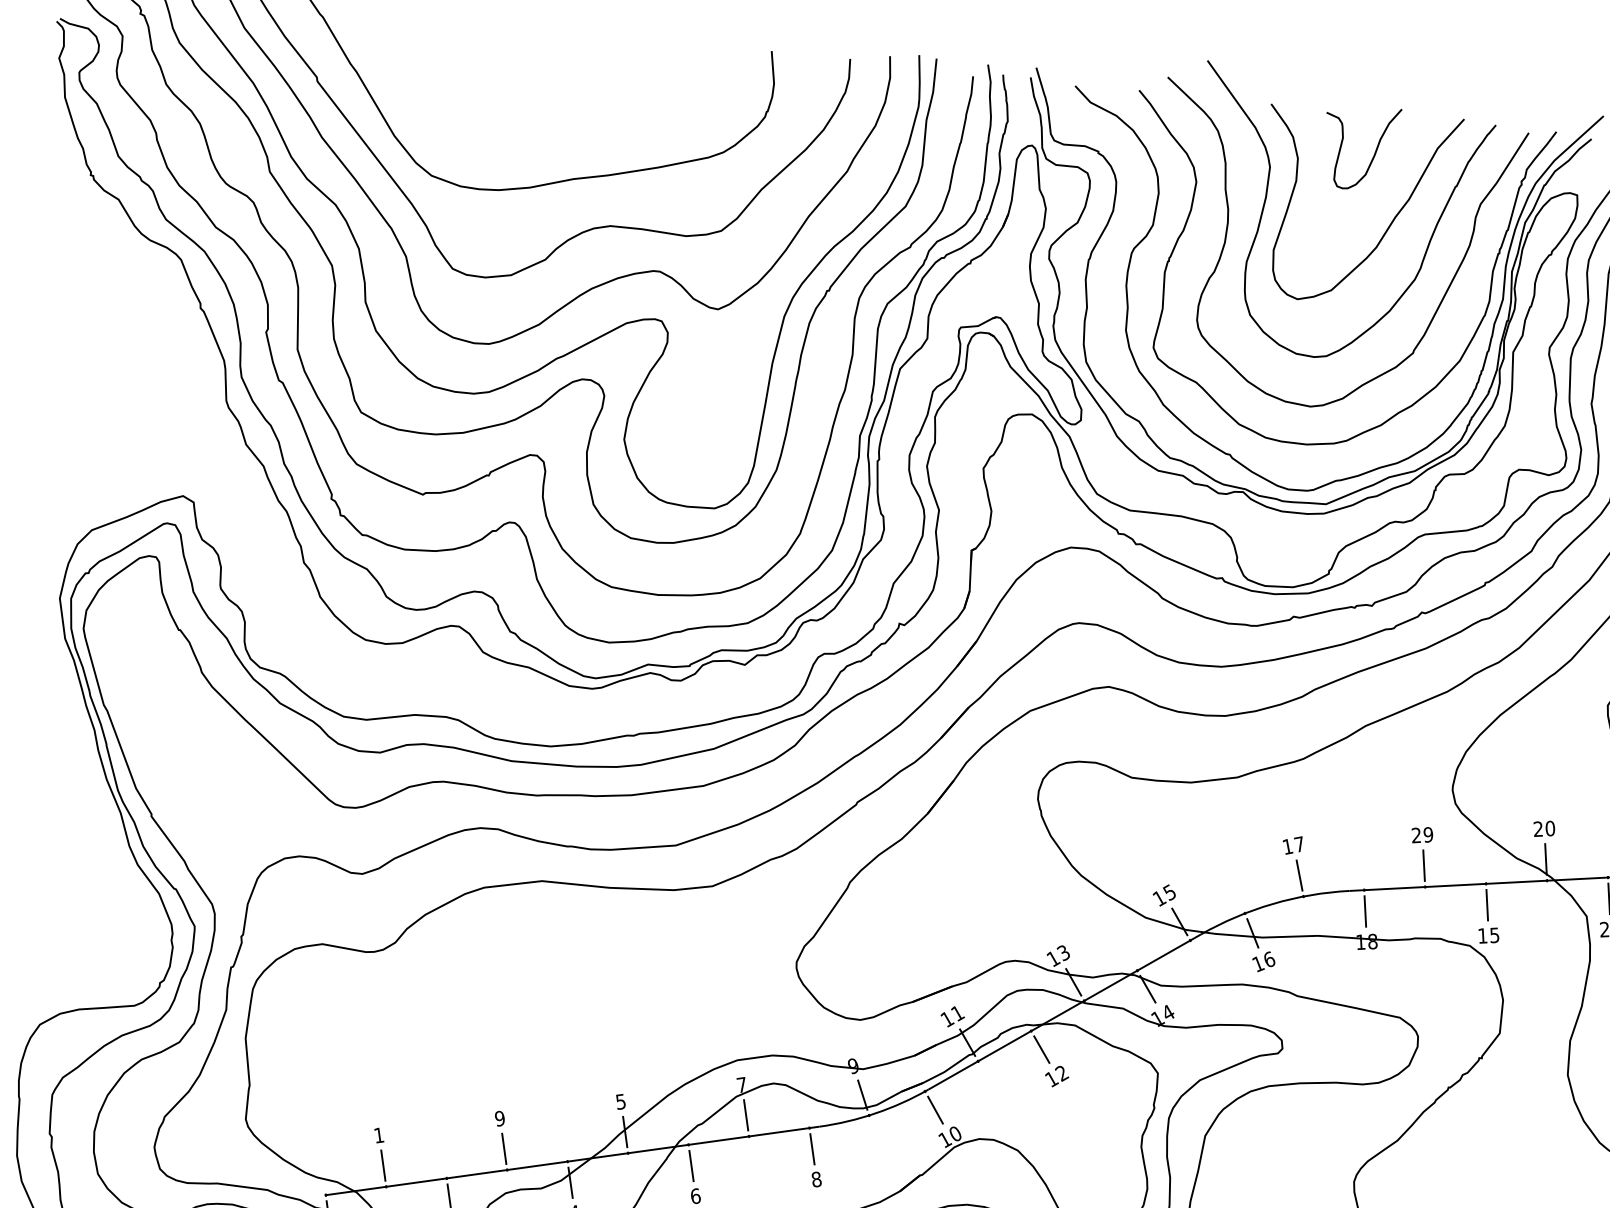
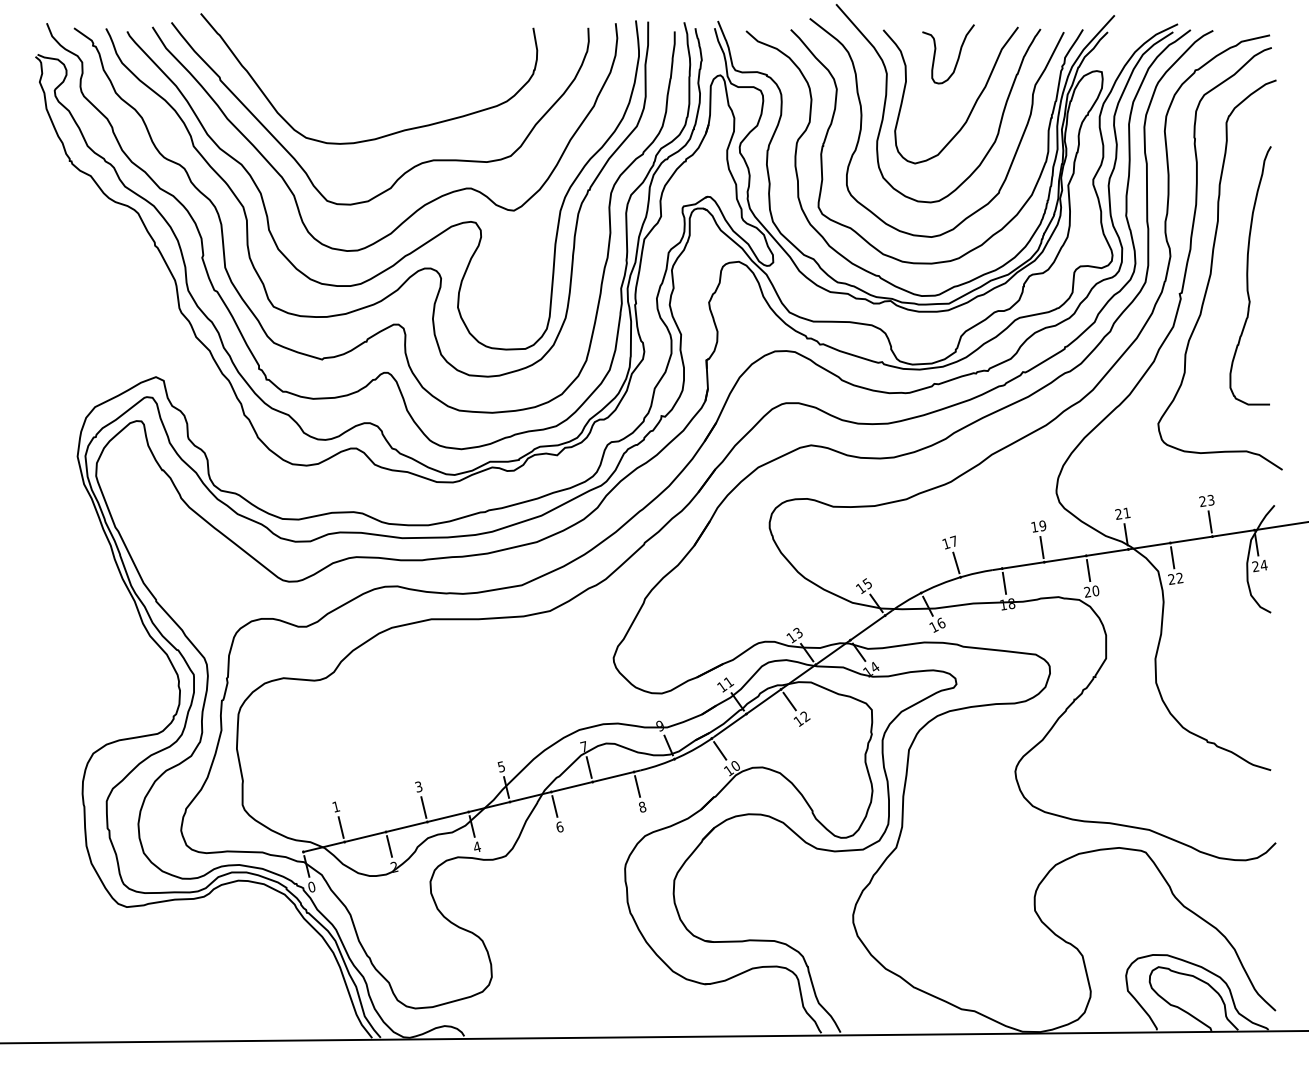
text: (1549, 827) -> (1126, 512), 20 -> 21
text: (1416, 834) -> (1034, 526), 29 -> 19
text: (1488, 935) -> (1091, 591), 15 -> 20
text: (499, 1118) -> (418, 786), 9 -> 3

